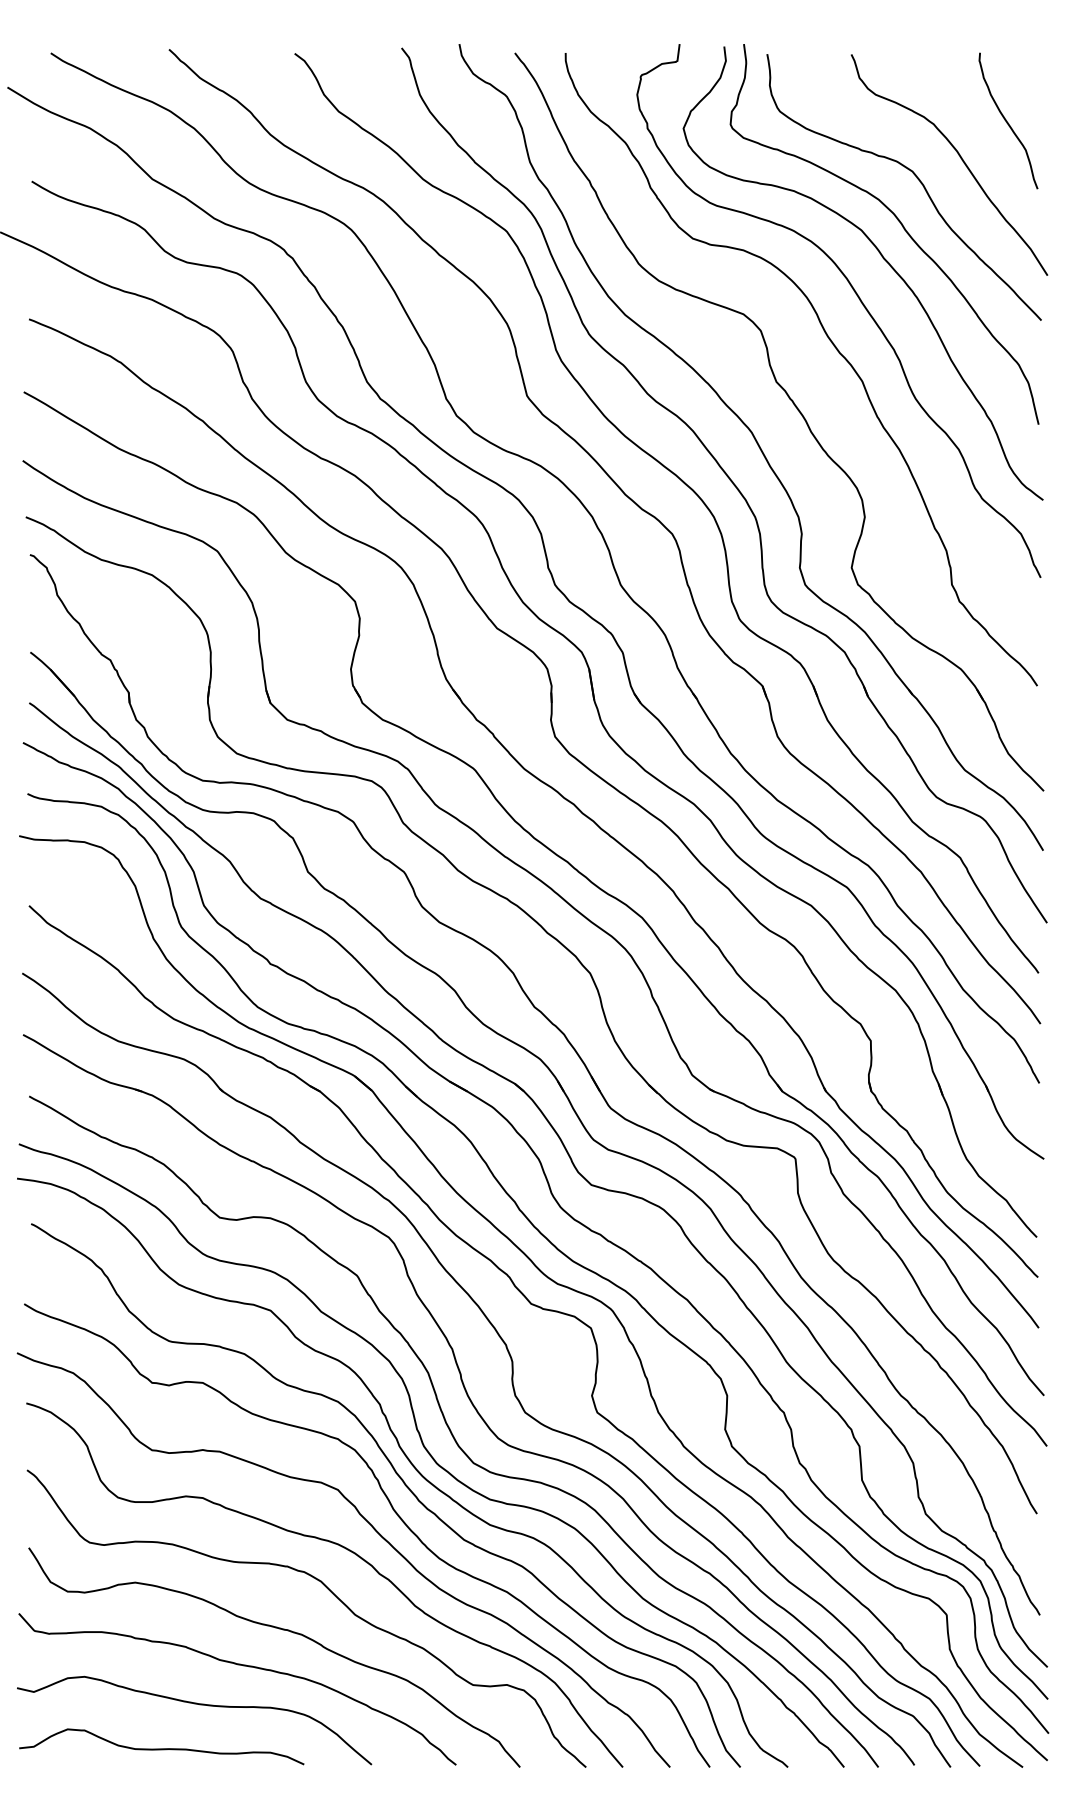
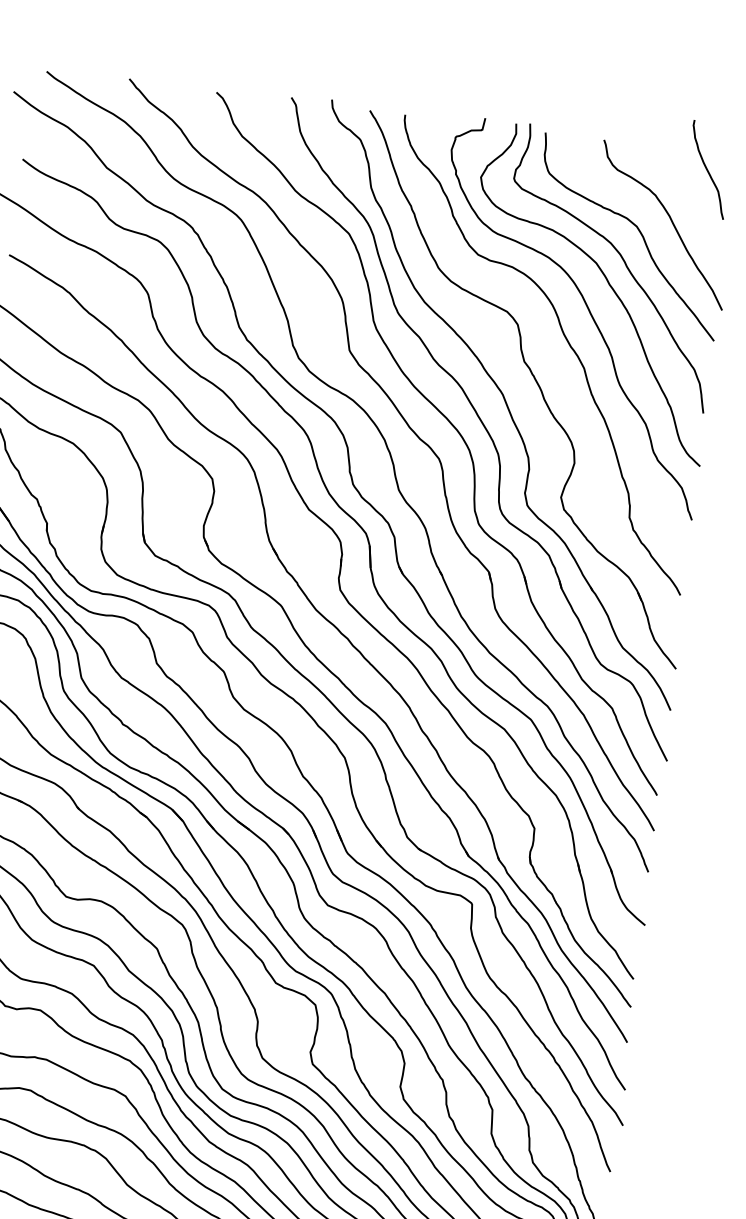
curve: (1007, 121) -> (707, 170), moved

